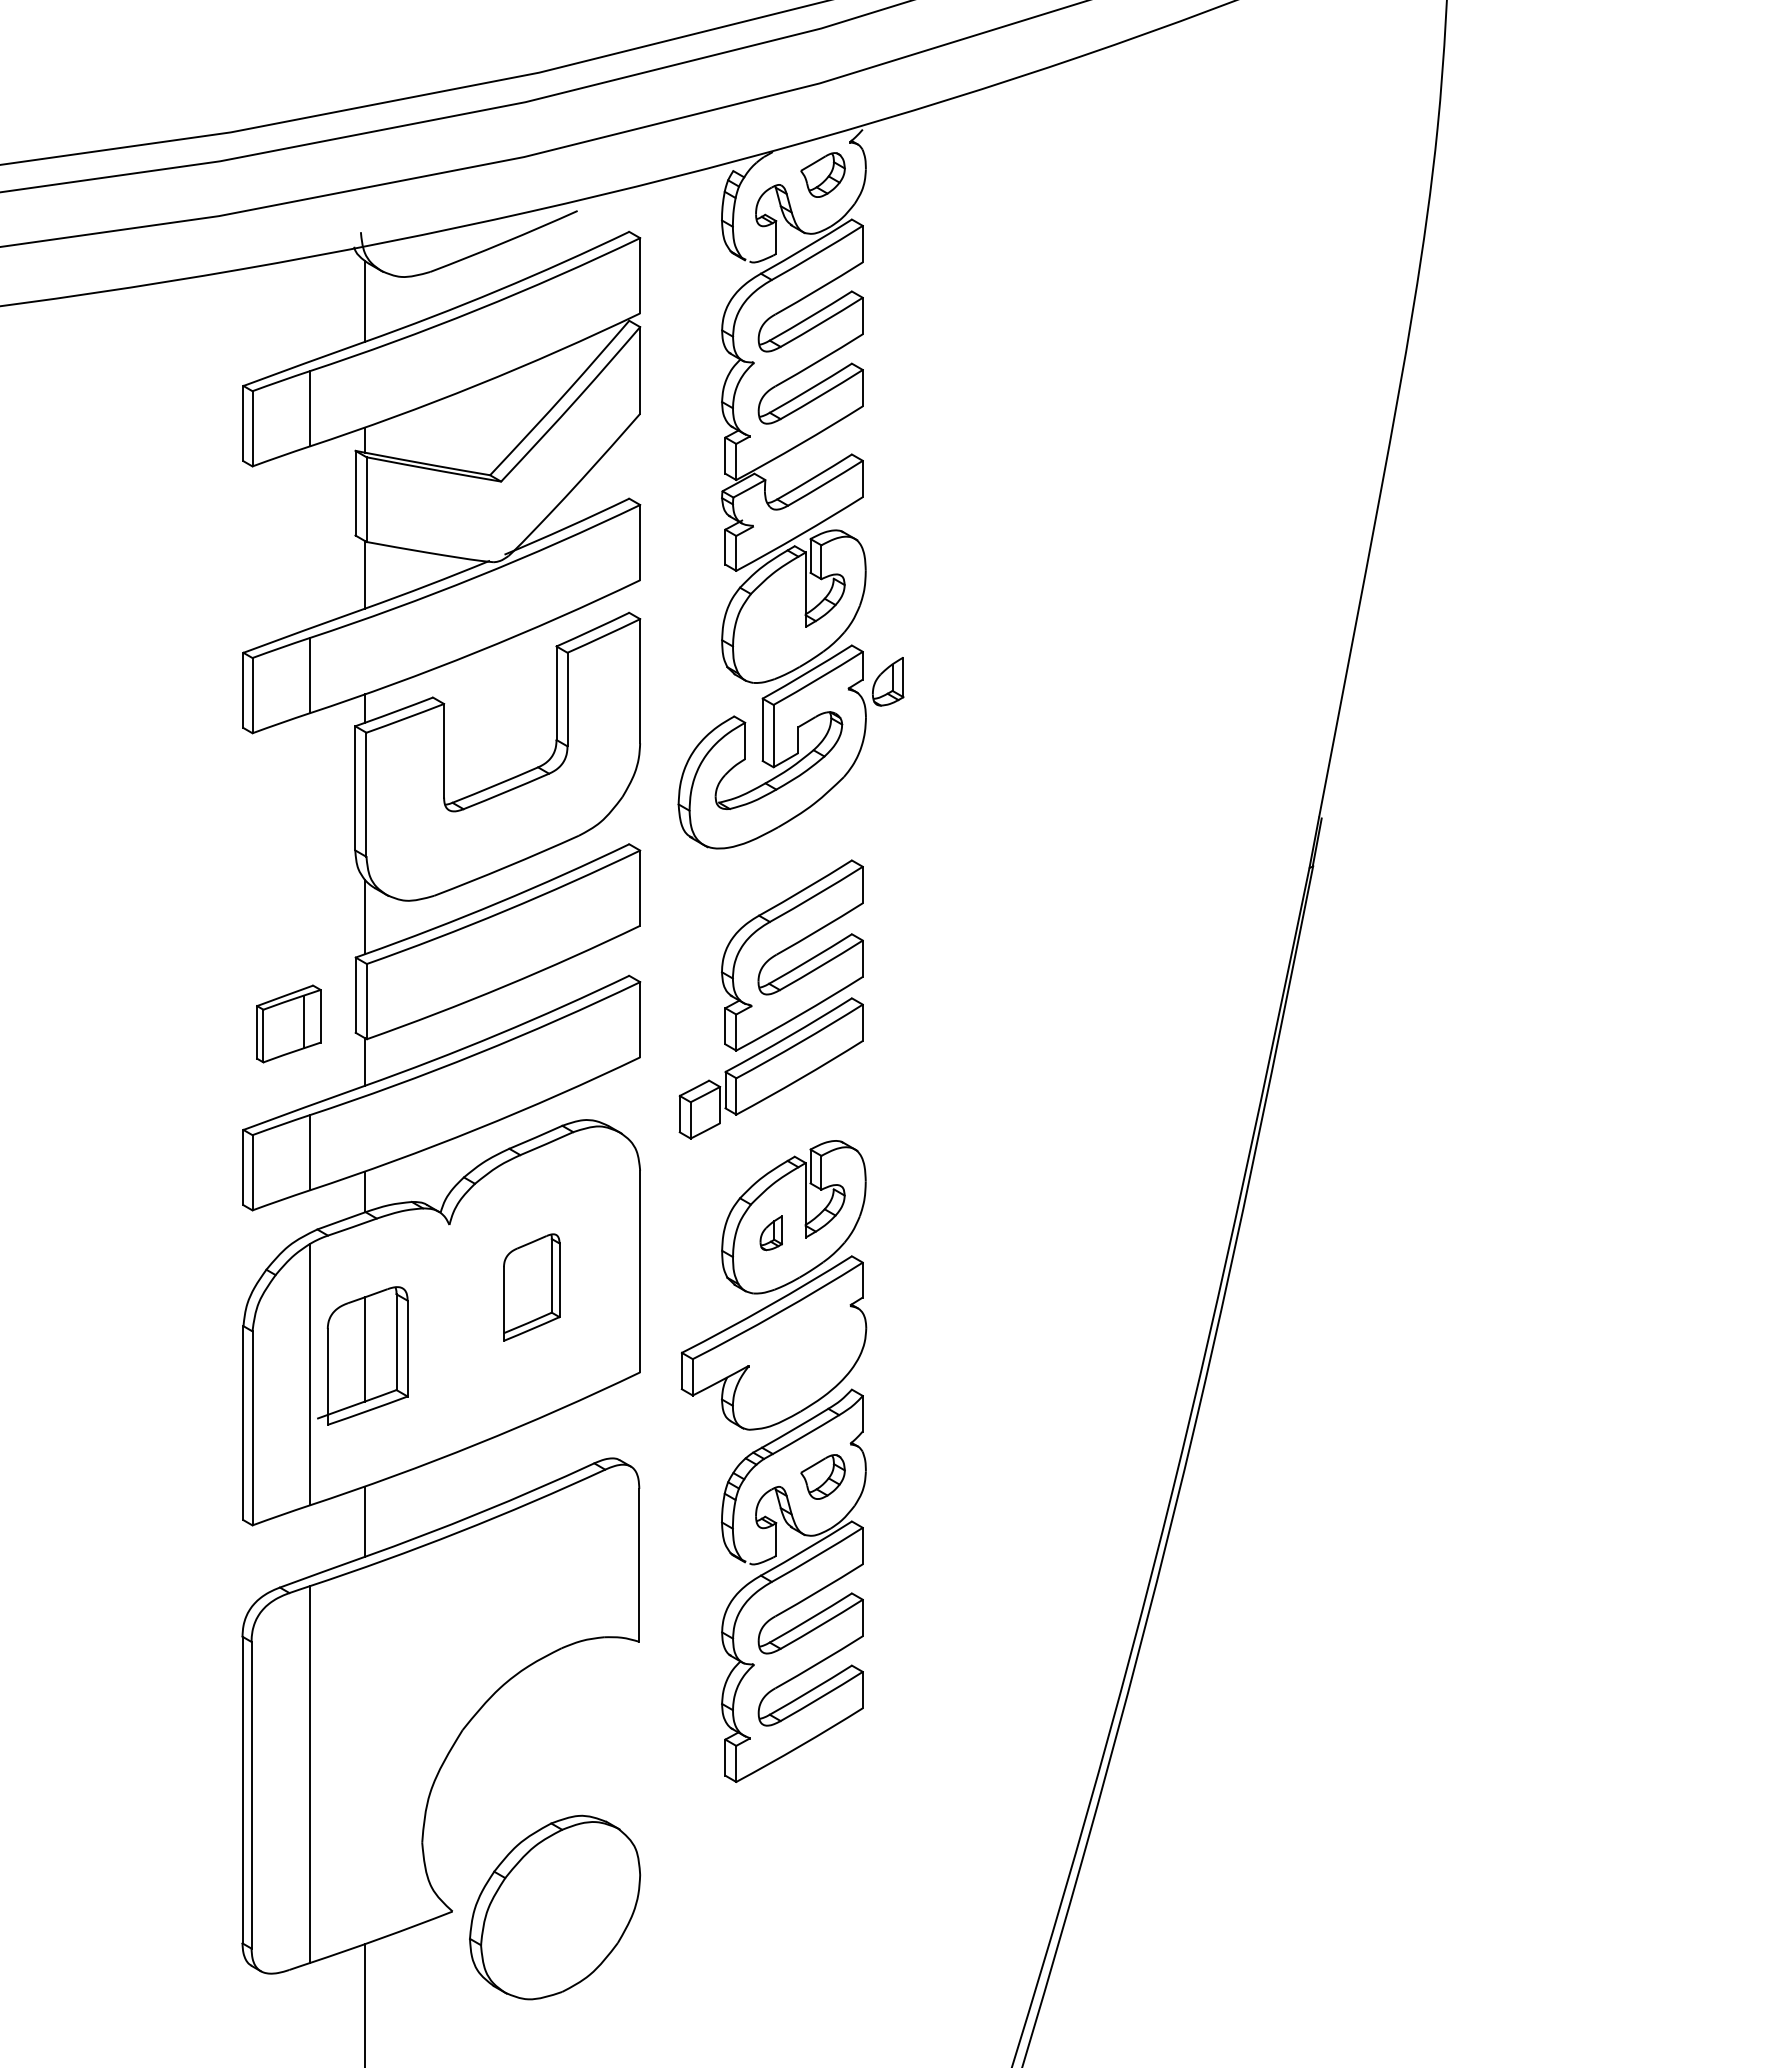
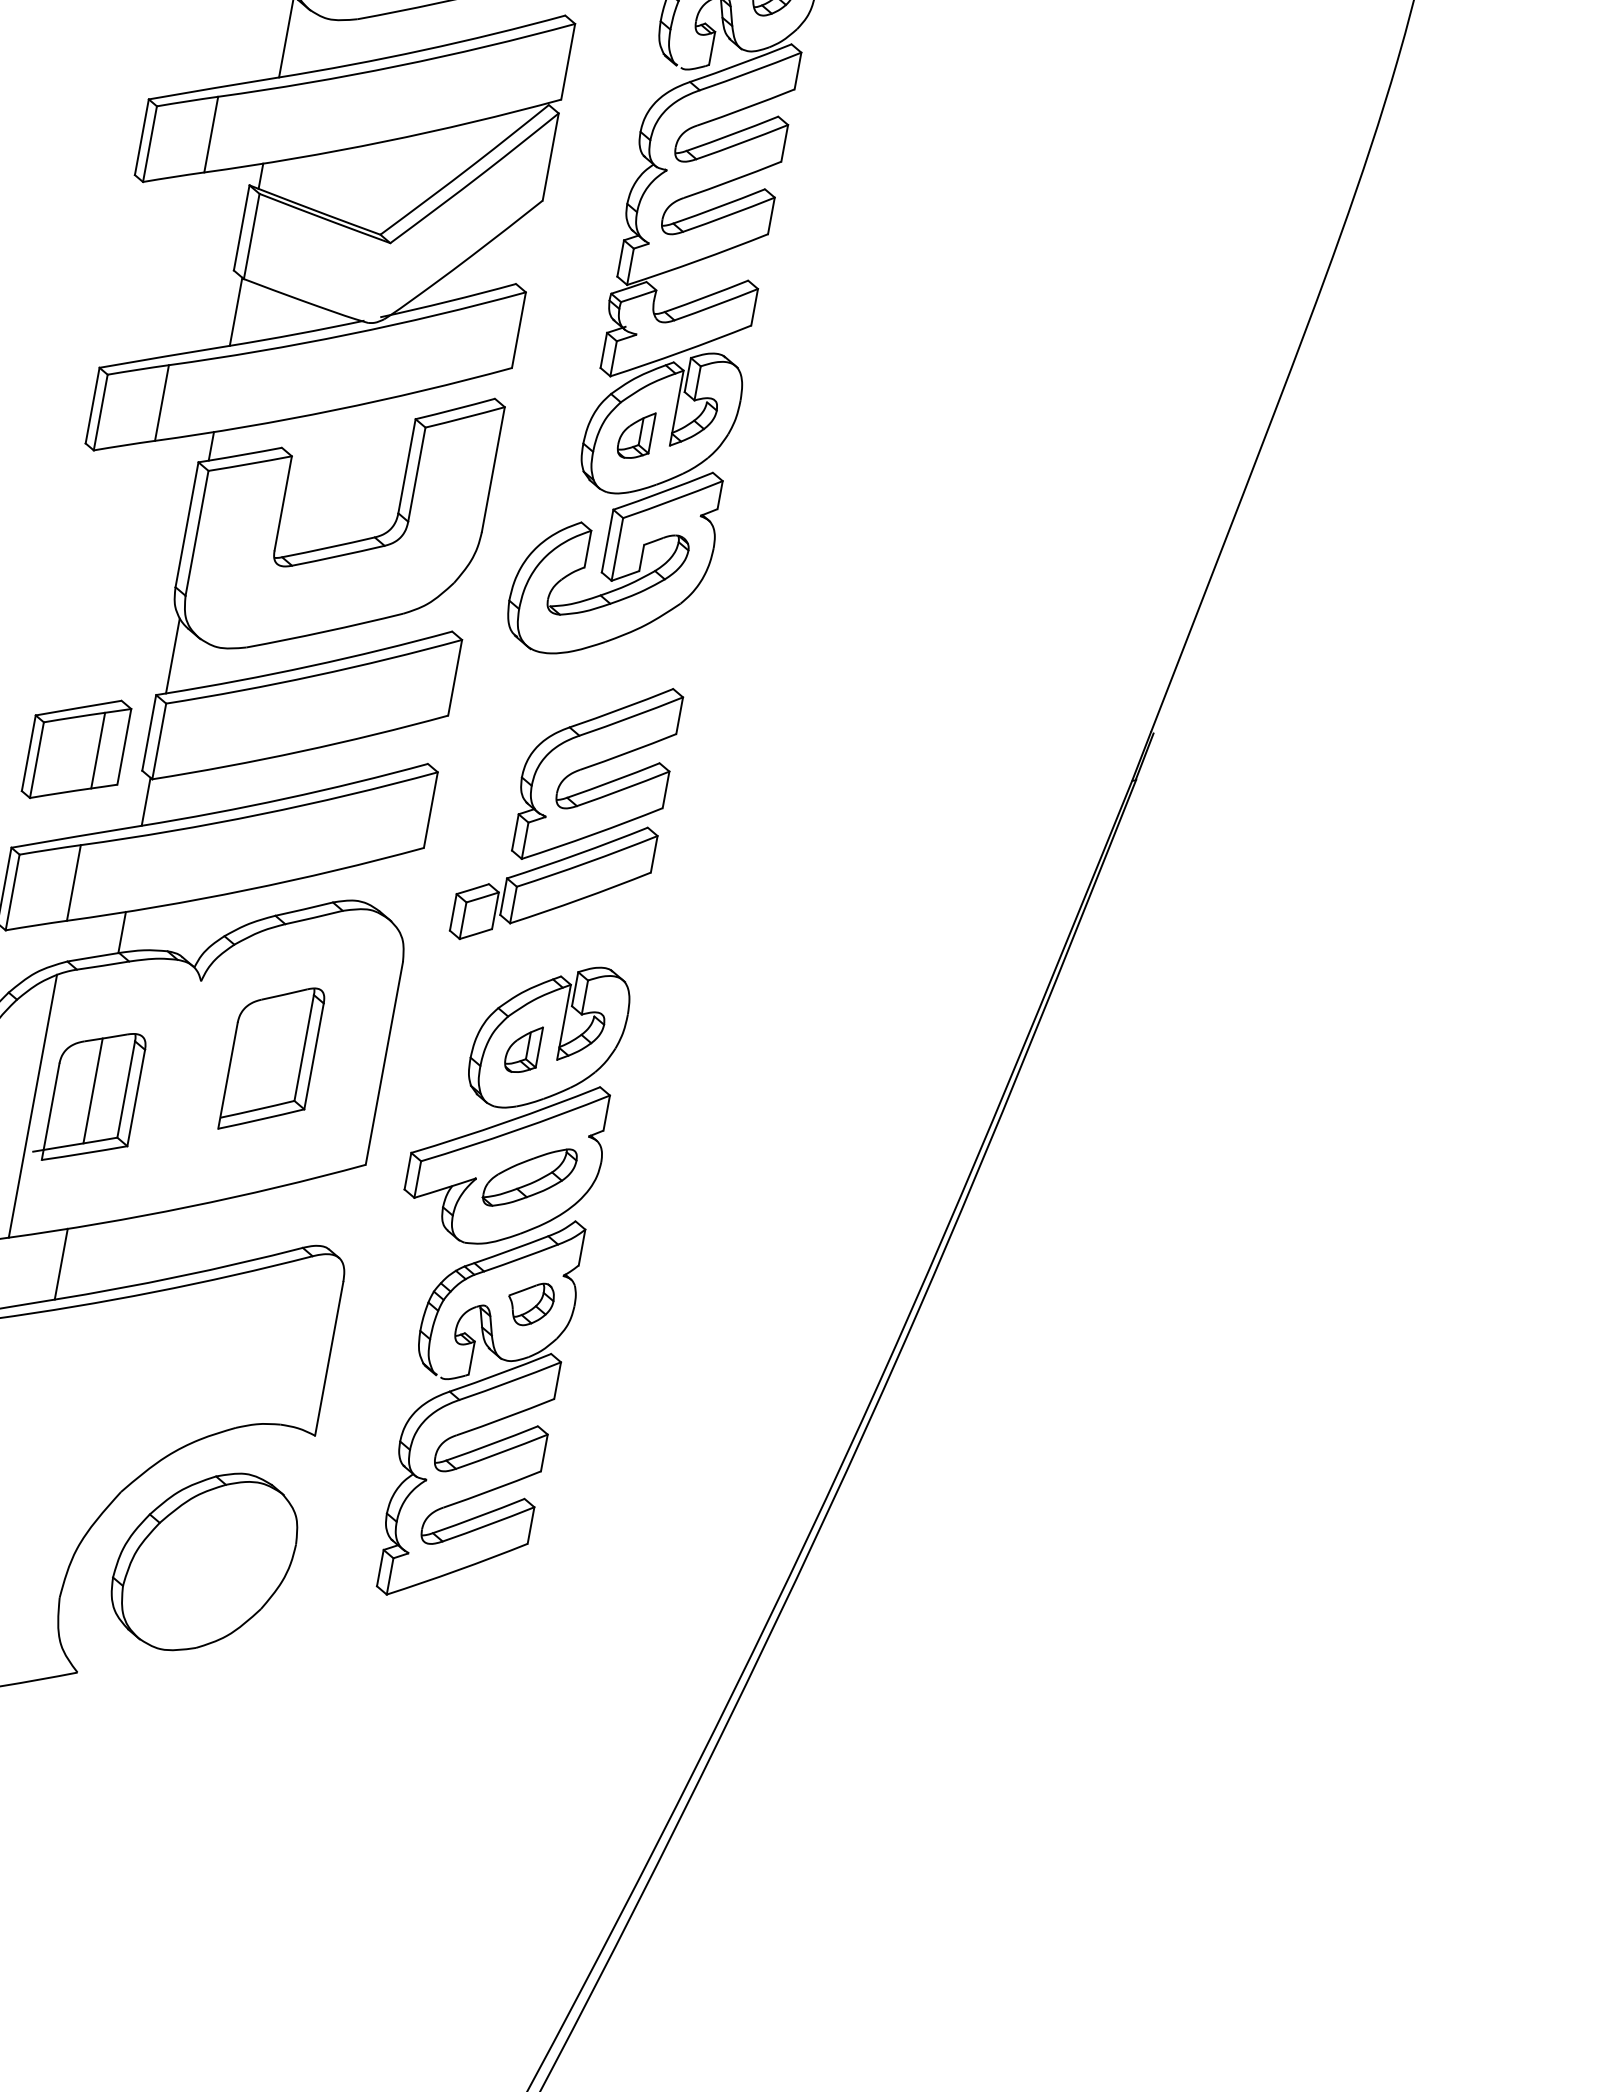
part: (888, 681) -> (636, 434), moved
part: (288, 1023) -> (76, 748), size x1.43
part: (771, 1233) -> (523, 1049), size x1.43
part: (531, 1287) -> (272, 1059), size x1.43
part: (800, 1355) -> (530, 1177), added
part: (555, 1907) -> (204, 1561), moved

